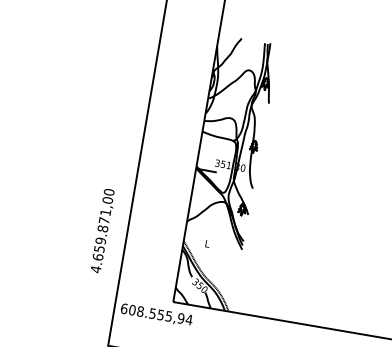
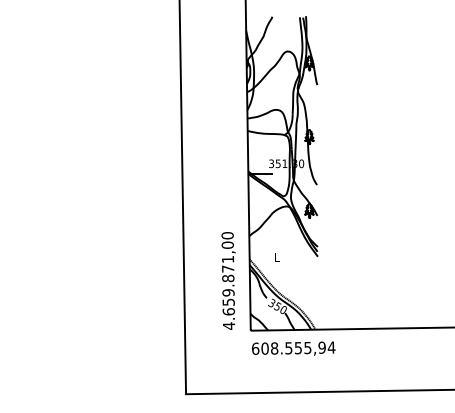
text: (102, 230) -> (228, 280), moved
text: (156, 314) -> (293, 348), moved

